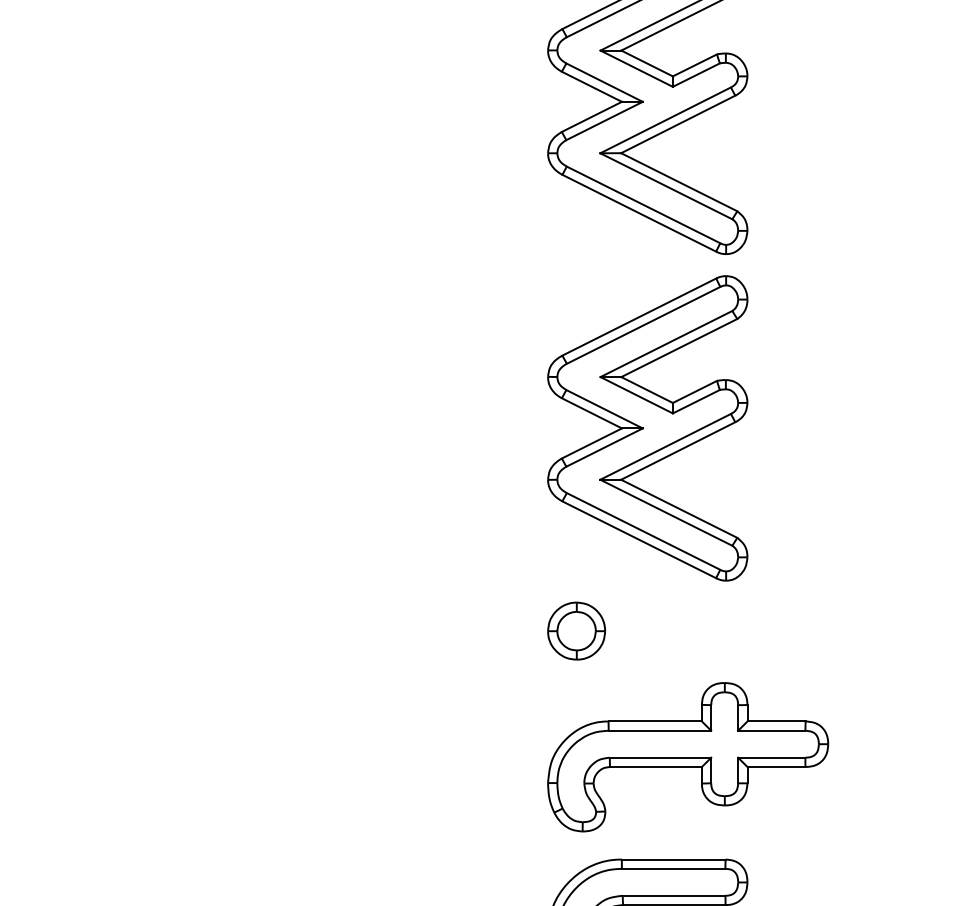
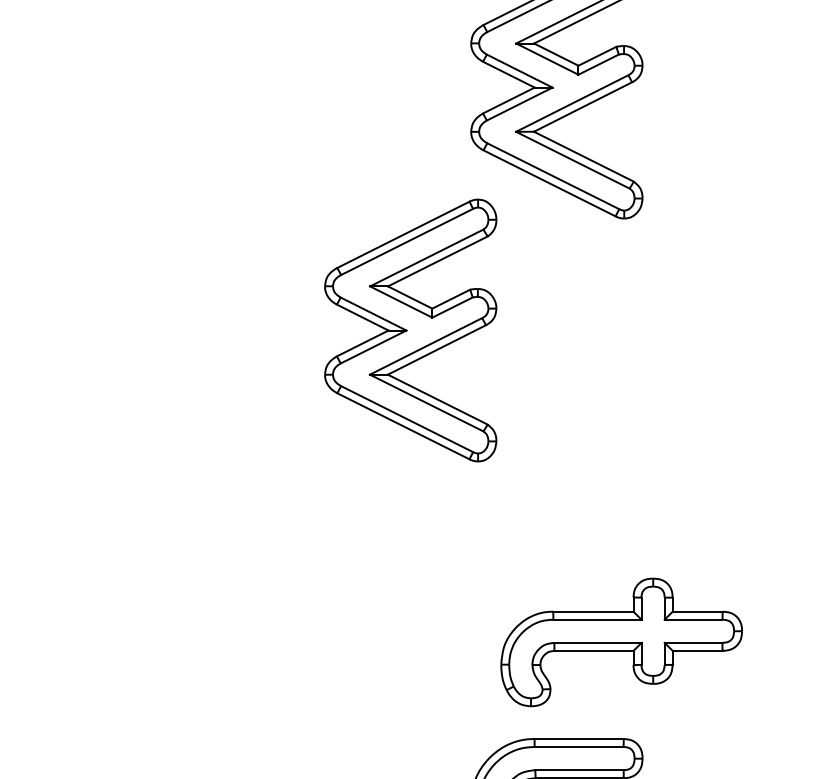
part: (647, 428) -> (410, 330), moved
part: (576, 630) -> (495, 542), removed
part: (688, 757) -> (621, 642), moved

